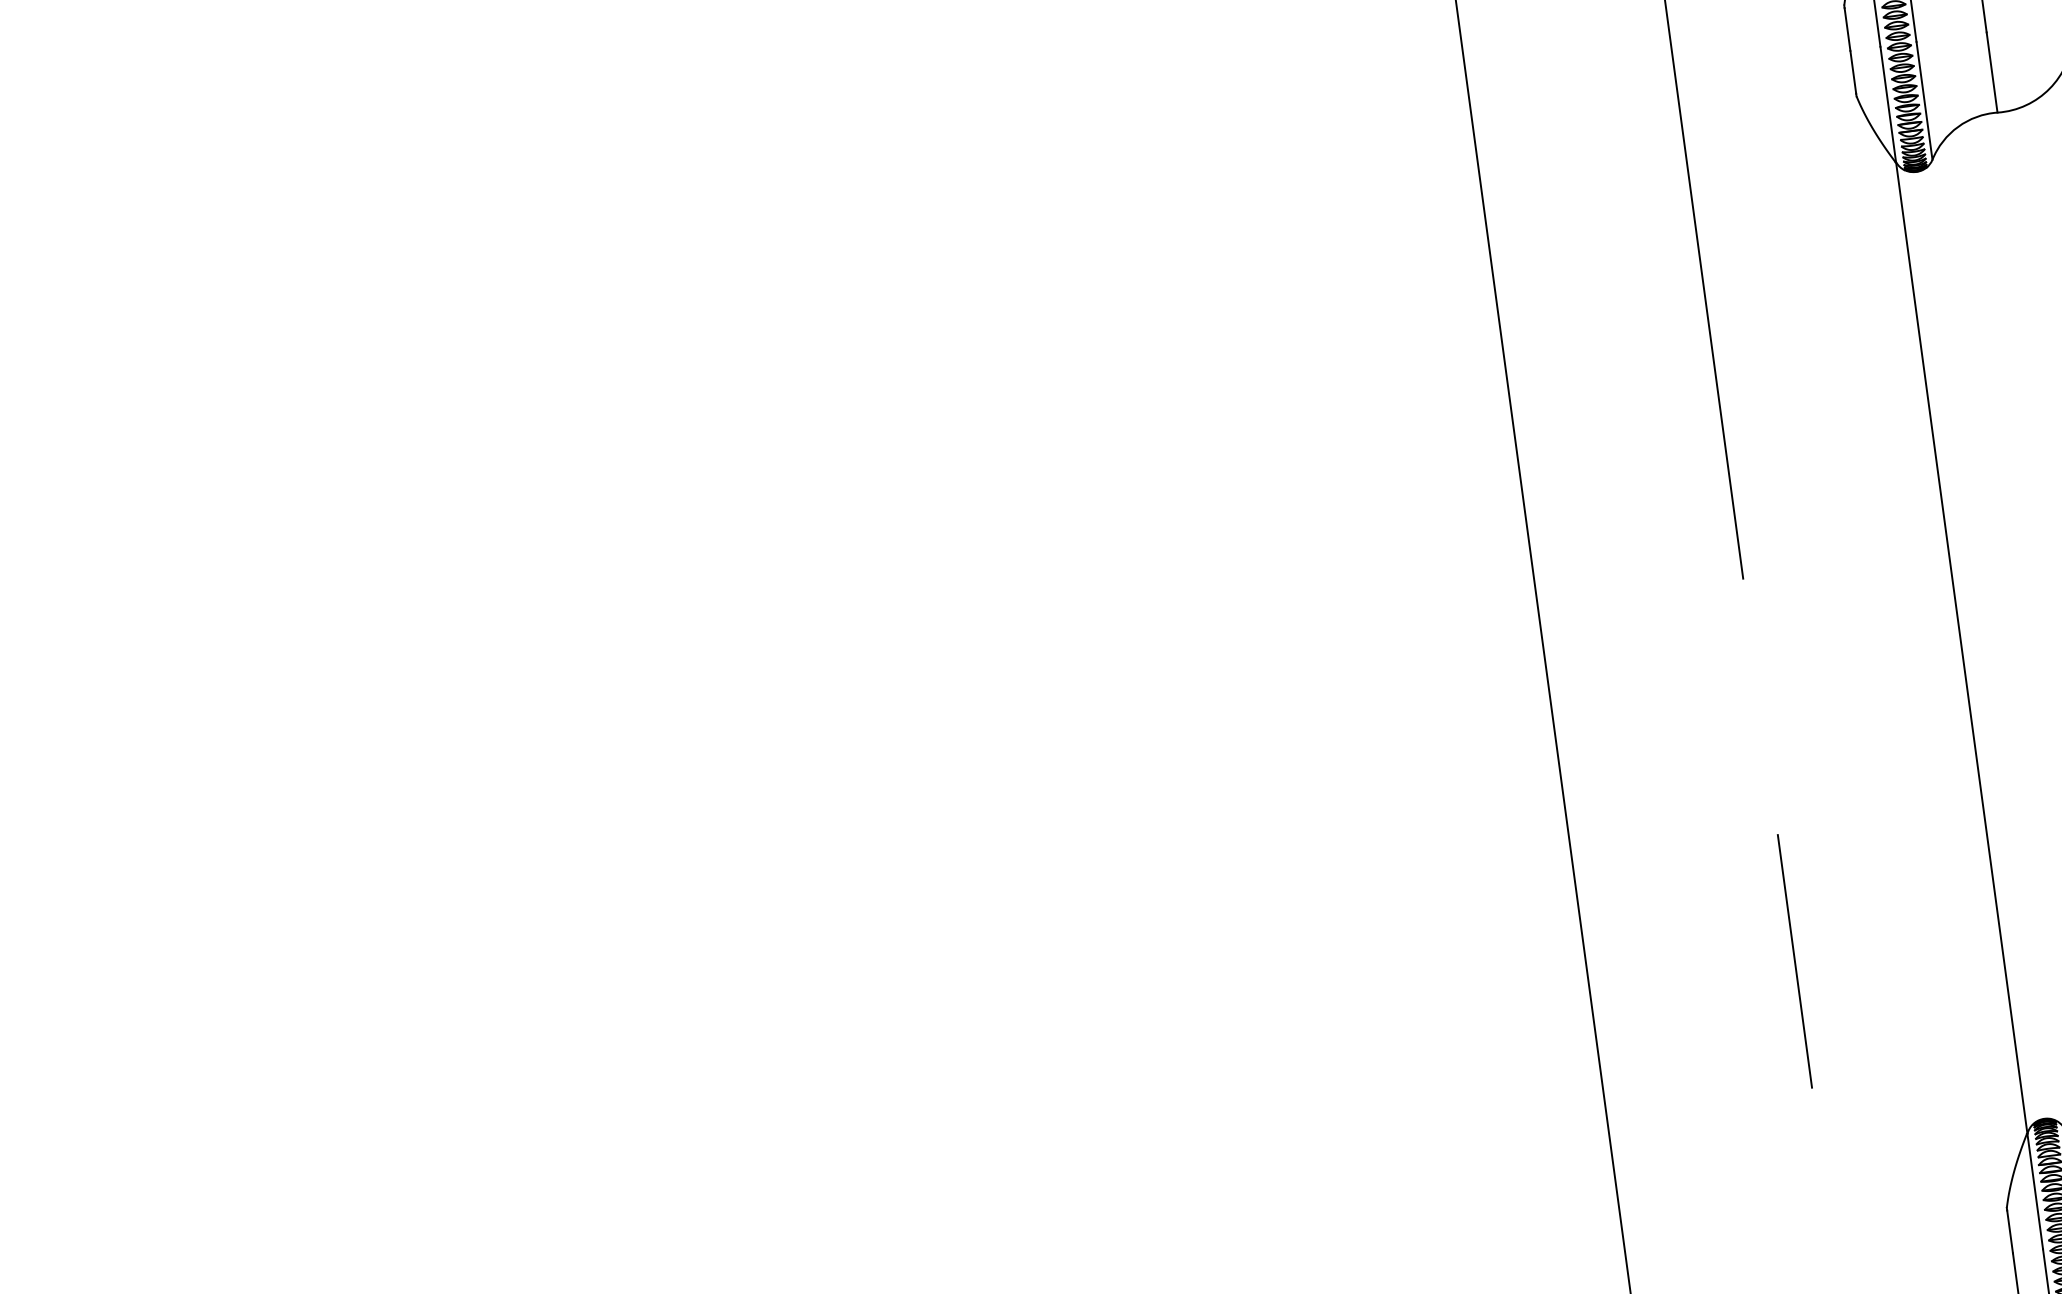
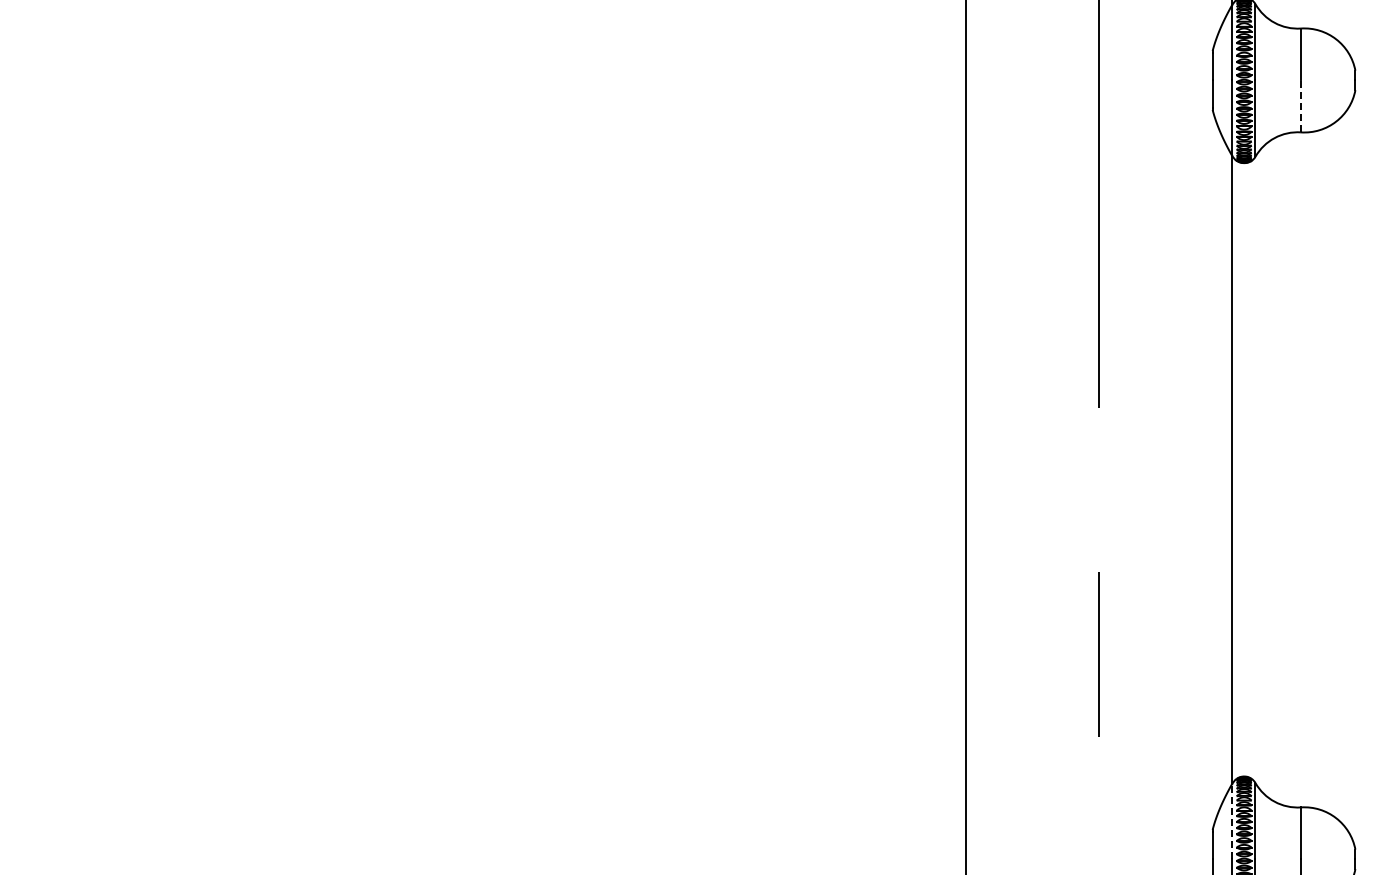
line: (1991, 72) -> (1300, 106), solid -> dashed
line: (2035, 1190) -> (1232, 821), solid -> dashed

